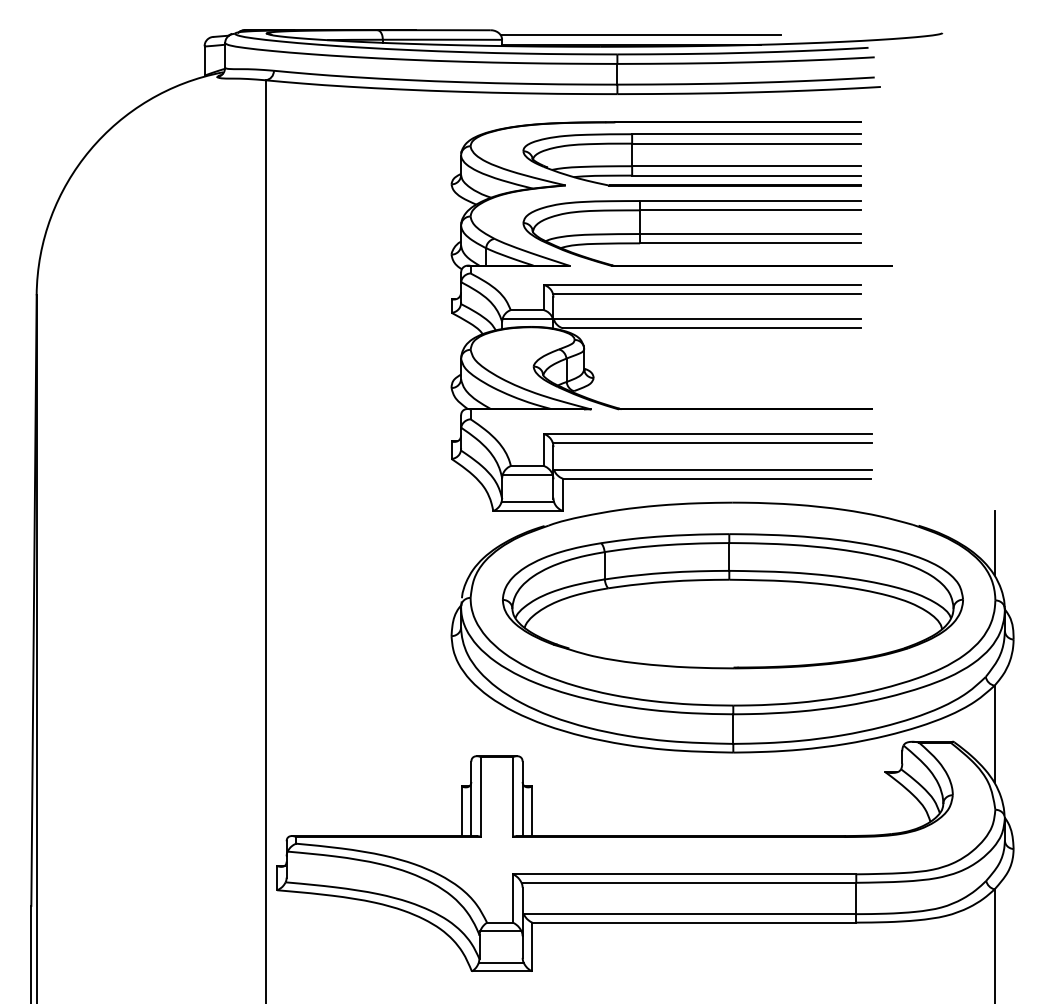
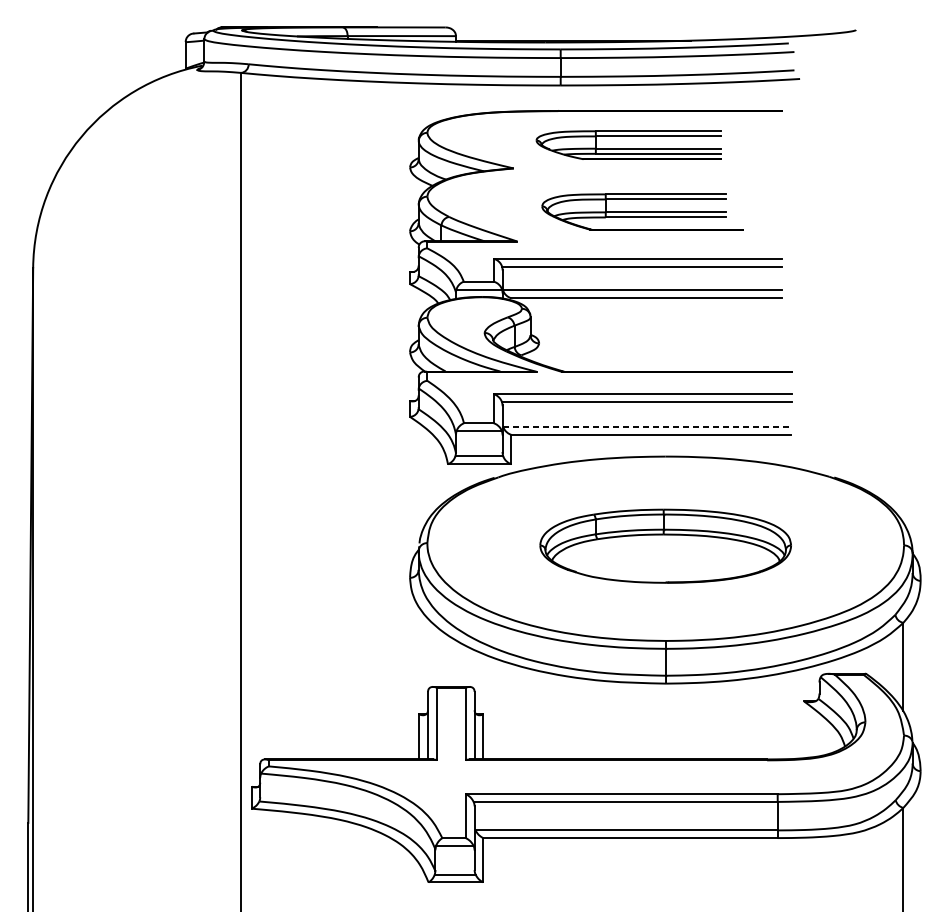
line: (640, 35) -> (581, 32), removed
part: (691, 159) -> (628, 144), size x0.6
part: (707, 233) -> (642, 212), size x0.6
line: (712, 469) -> (647, 426), solid -> dashed
line: (994, 543) -> (903, 493), removed
part: (732, 601) -> (665, 546), size x0.6

